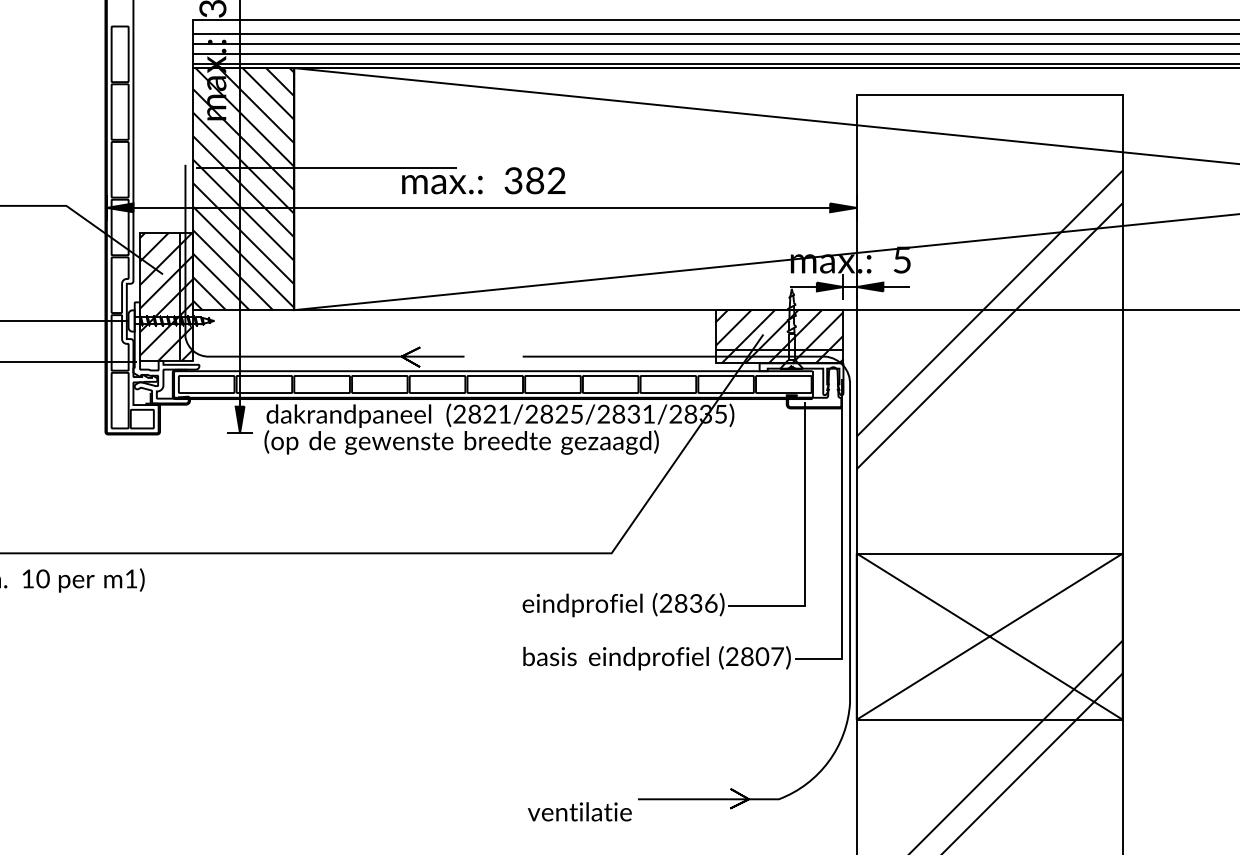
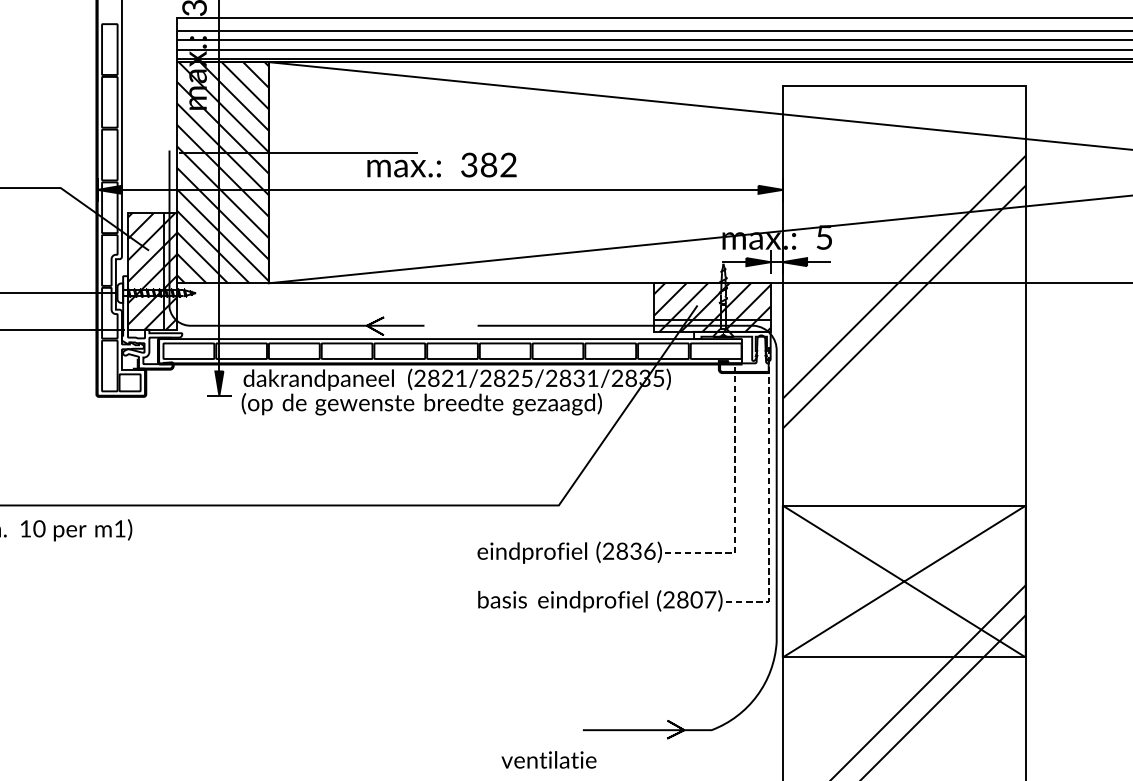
line: (804, 542) -> (735, 495), solid -> dashed
line: (841, 543) -> (768, 496), solid -> dashed
text: (579, 811) -> (548, 759), moved

